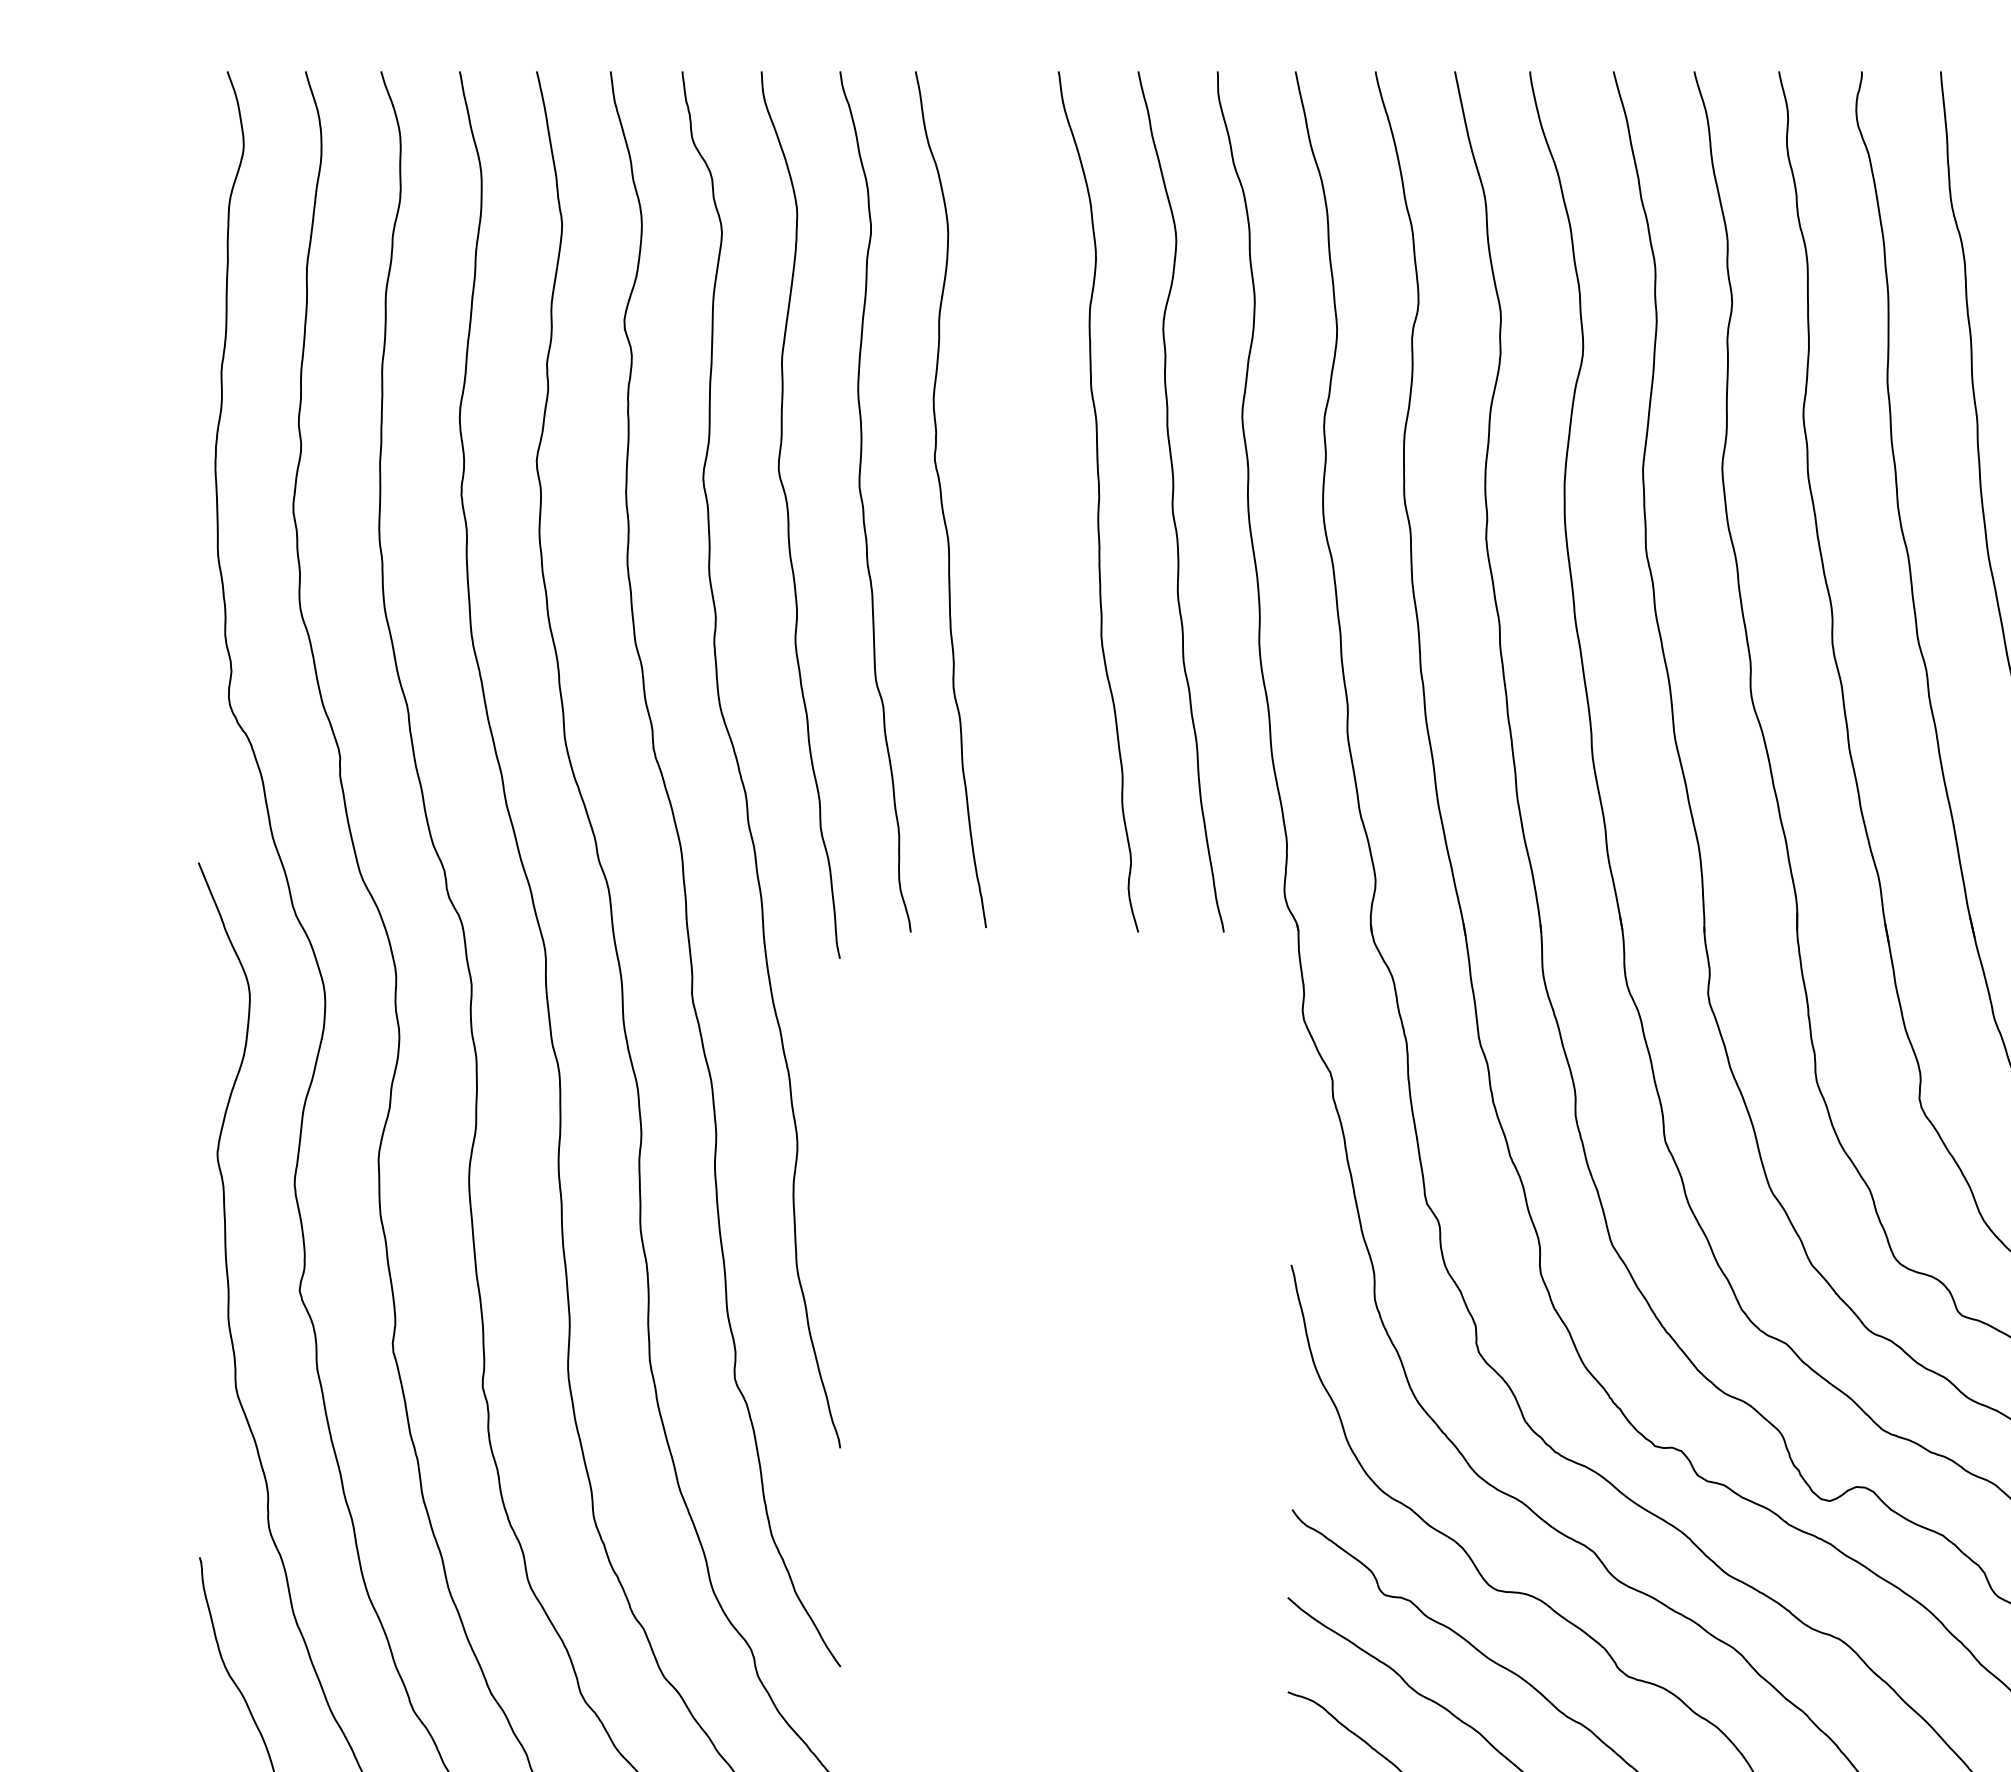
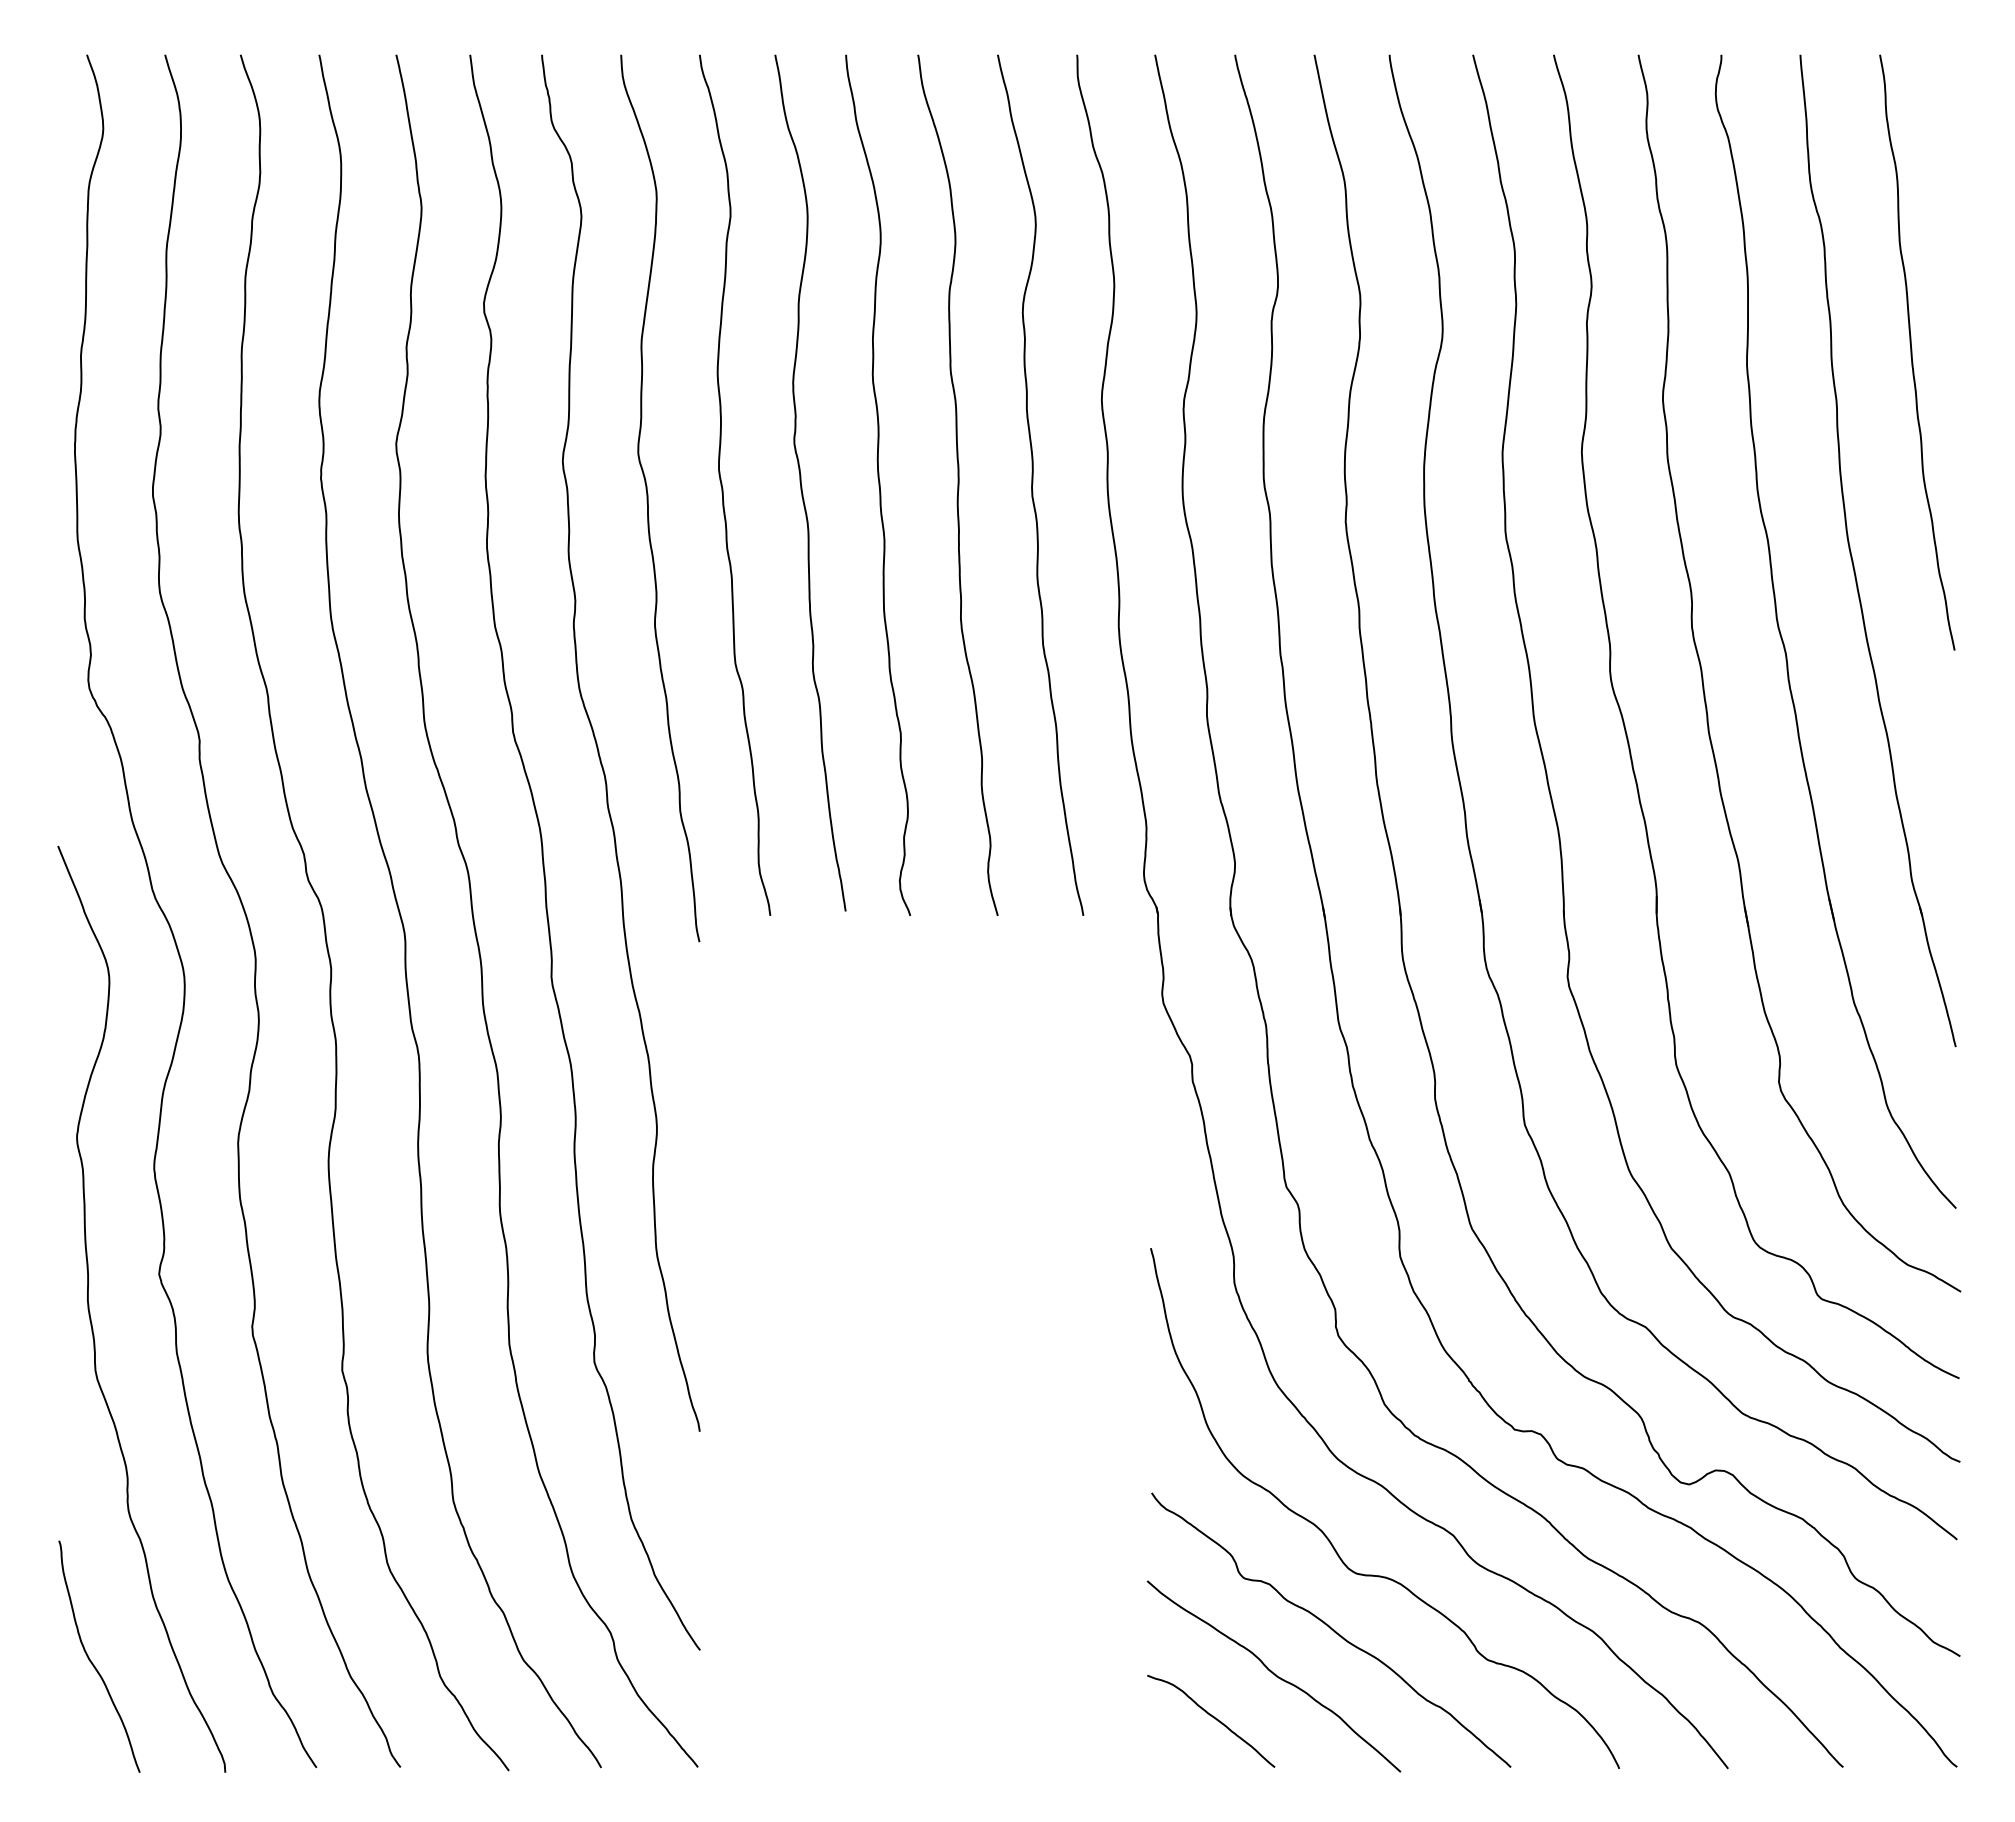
curve: (1019, 501) -> (878, 484), added

